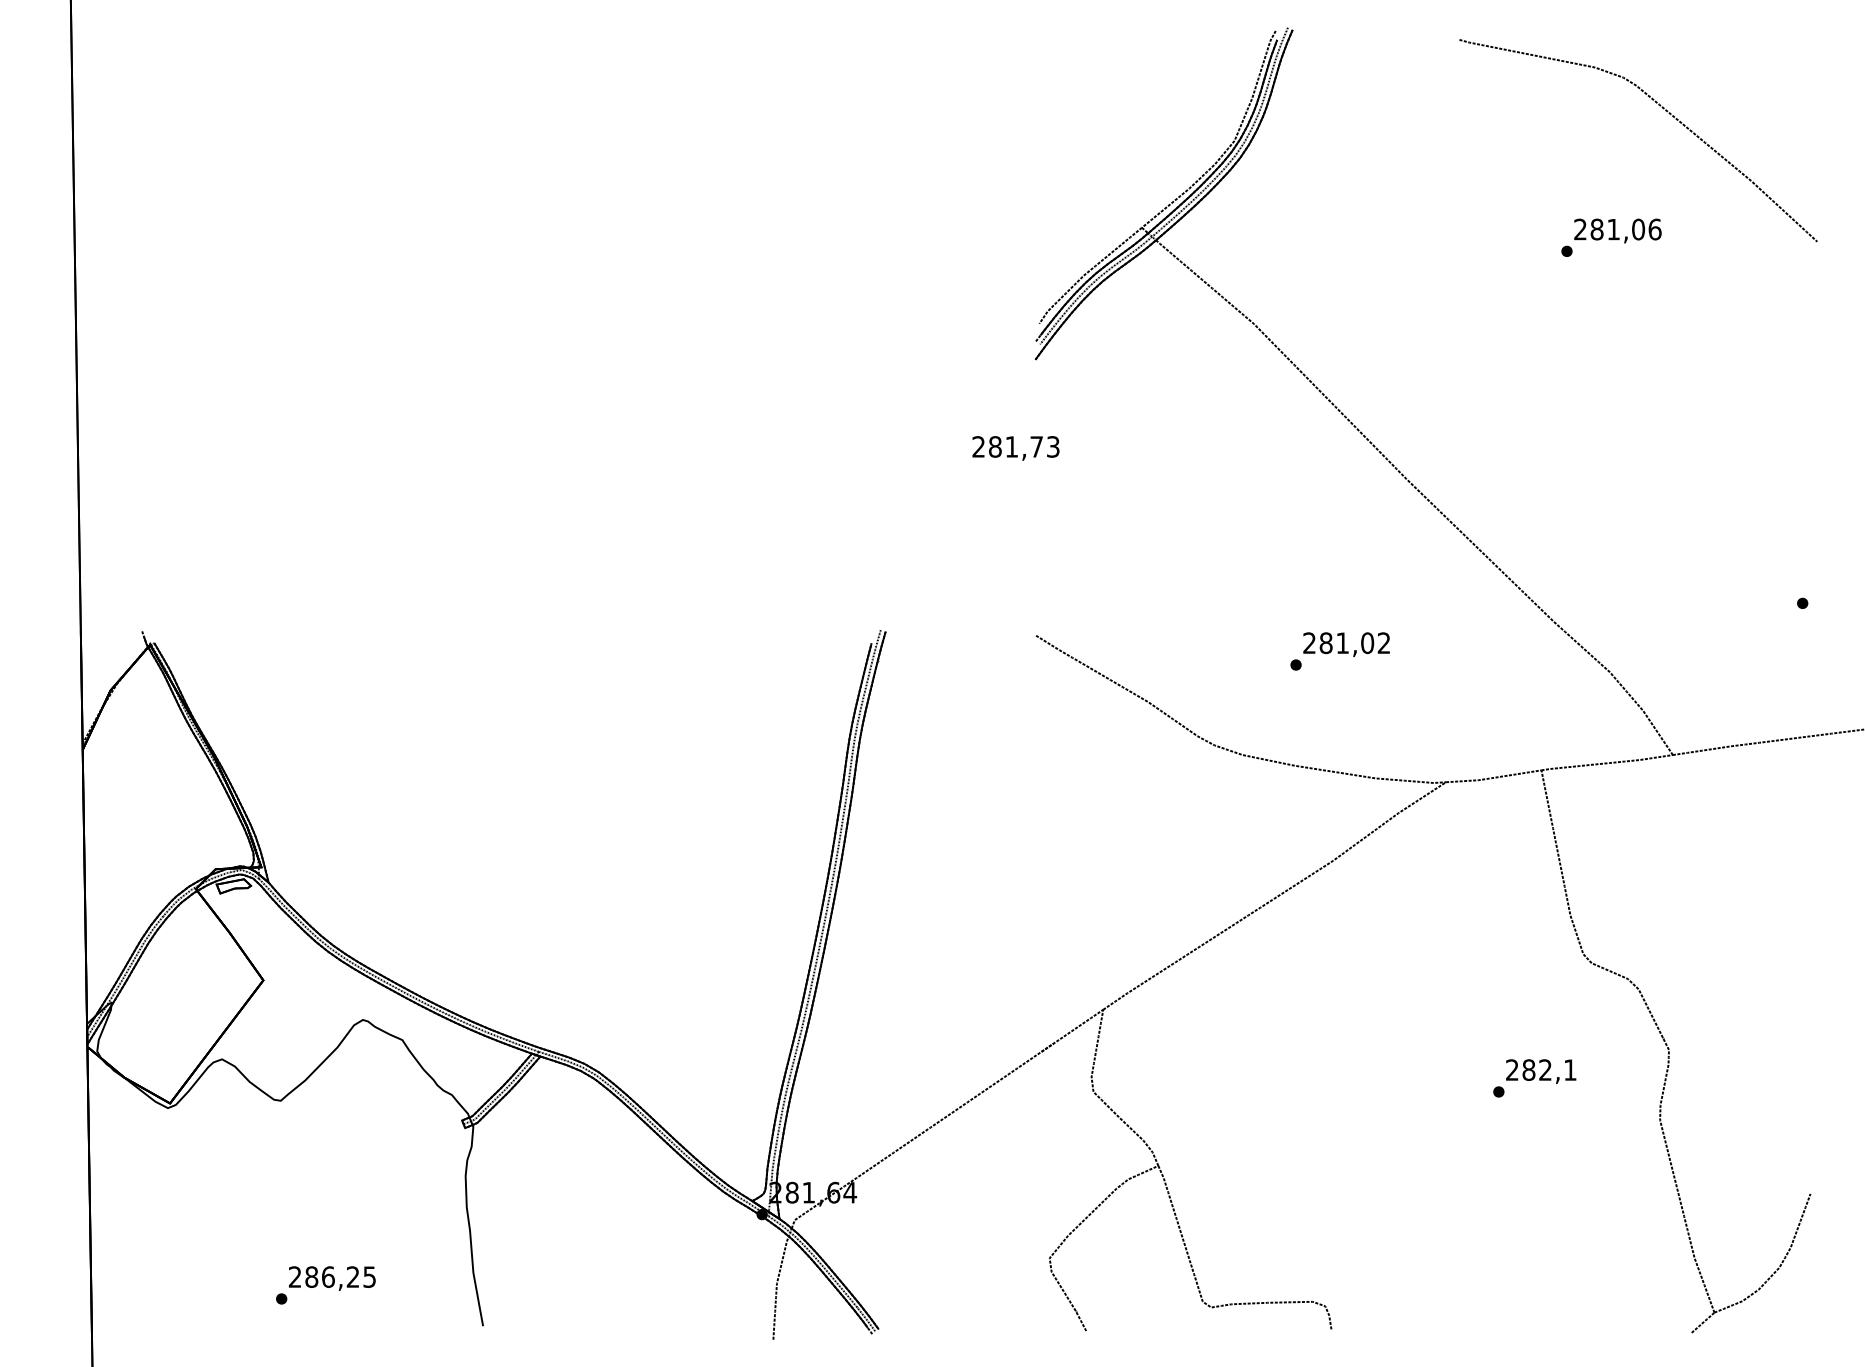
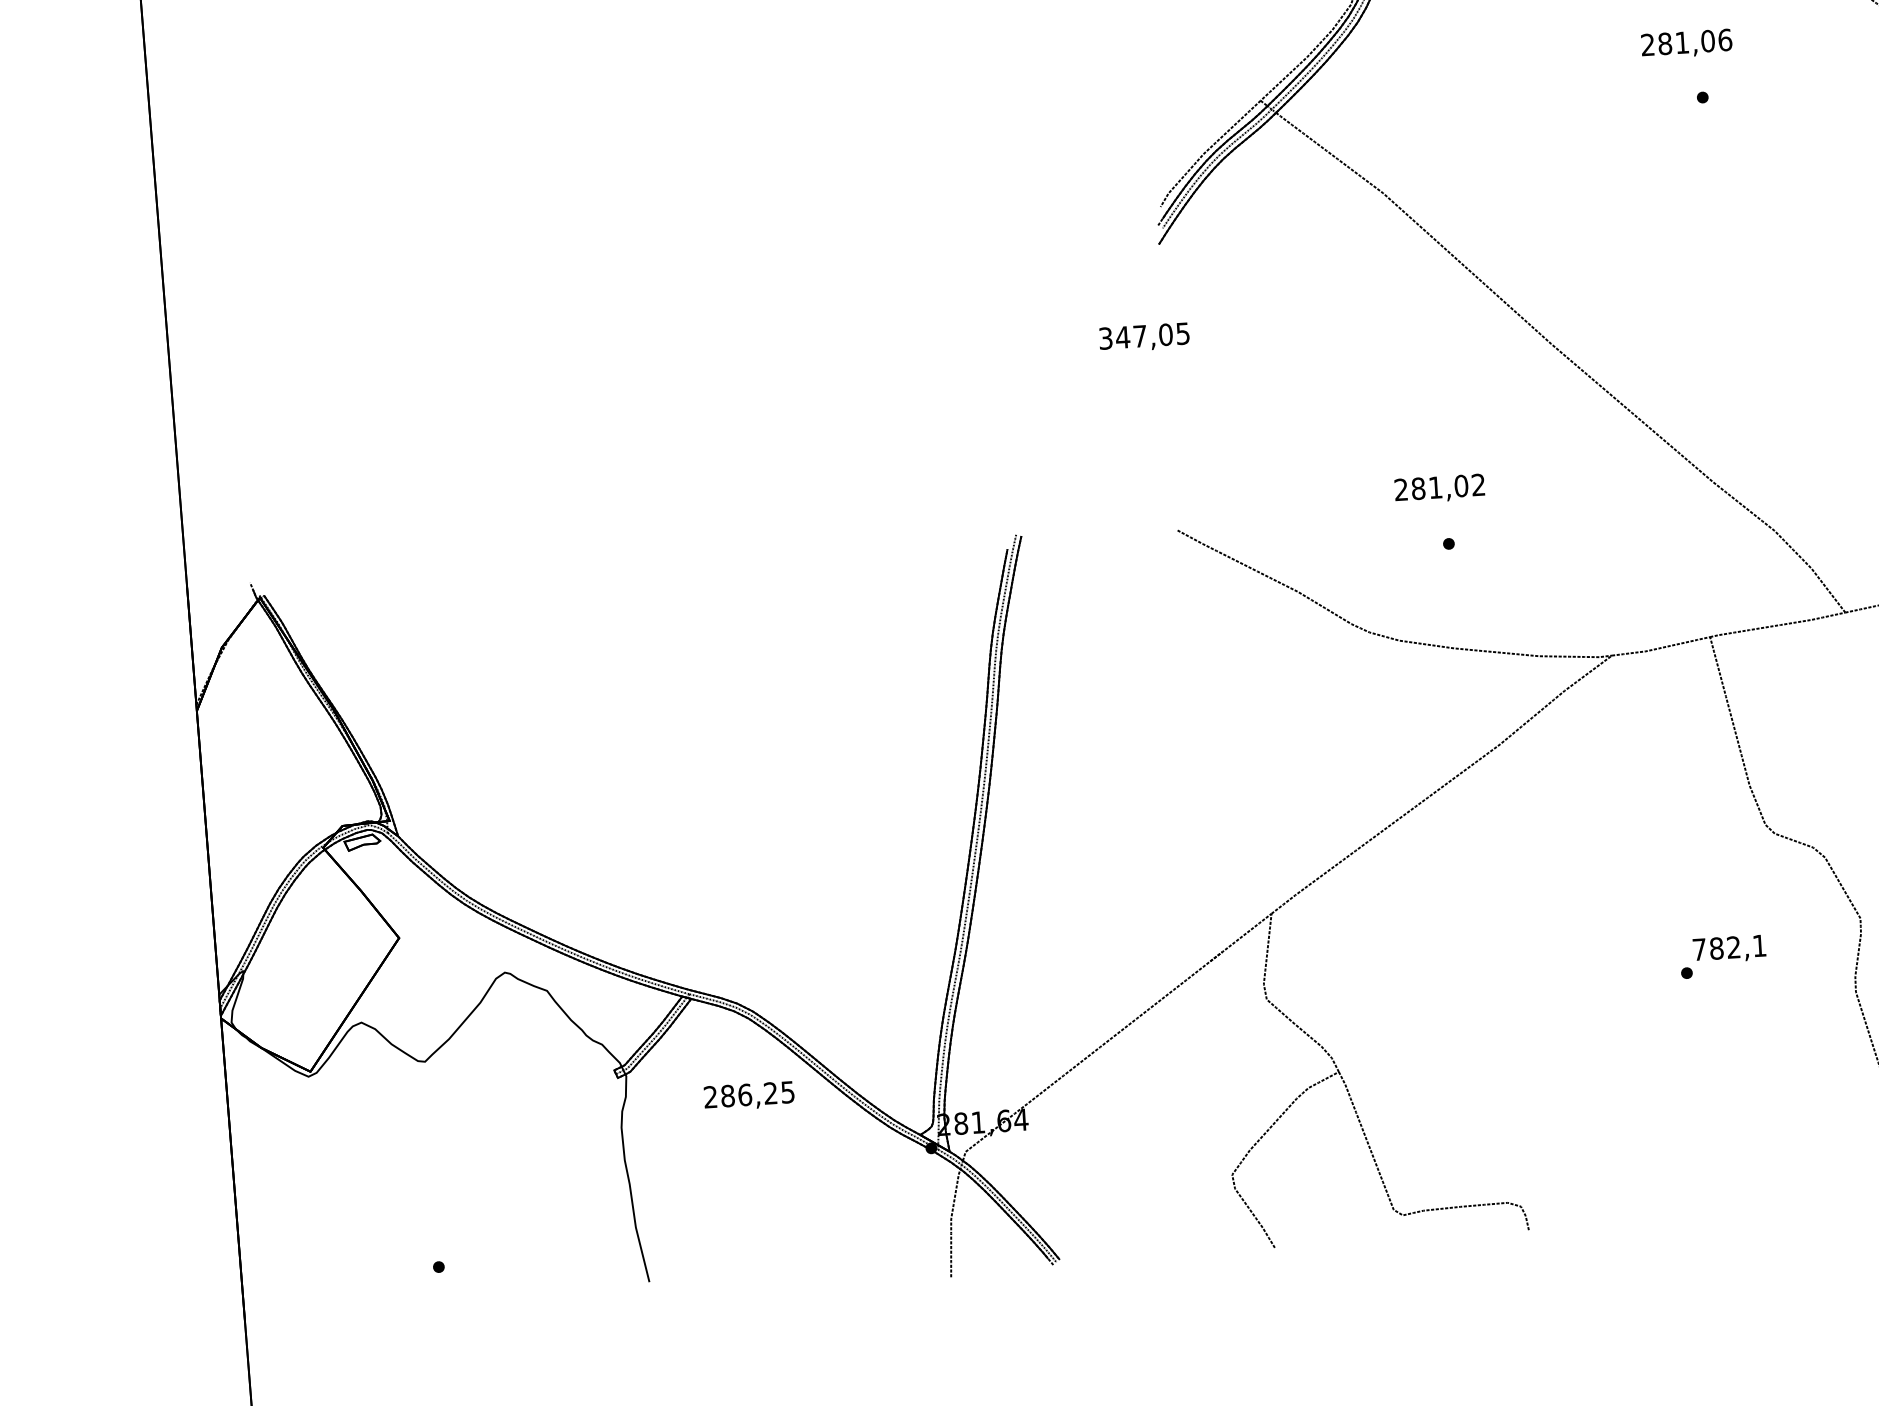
text: (1617, 230) -> (1686, 43), moved
text: (1015, 446) -> (1143, 335), 281,73 -> 347,05
text: (1346, 644) -> (1439, 488), moved
text: (1512, 1069) -> (1699, 949), 282,1 -> 782,1
text: (332, 1278) -> (749, 1096), moved

